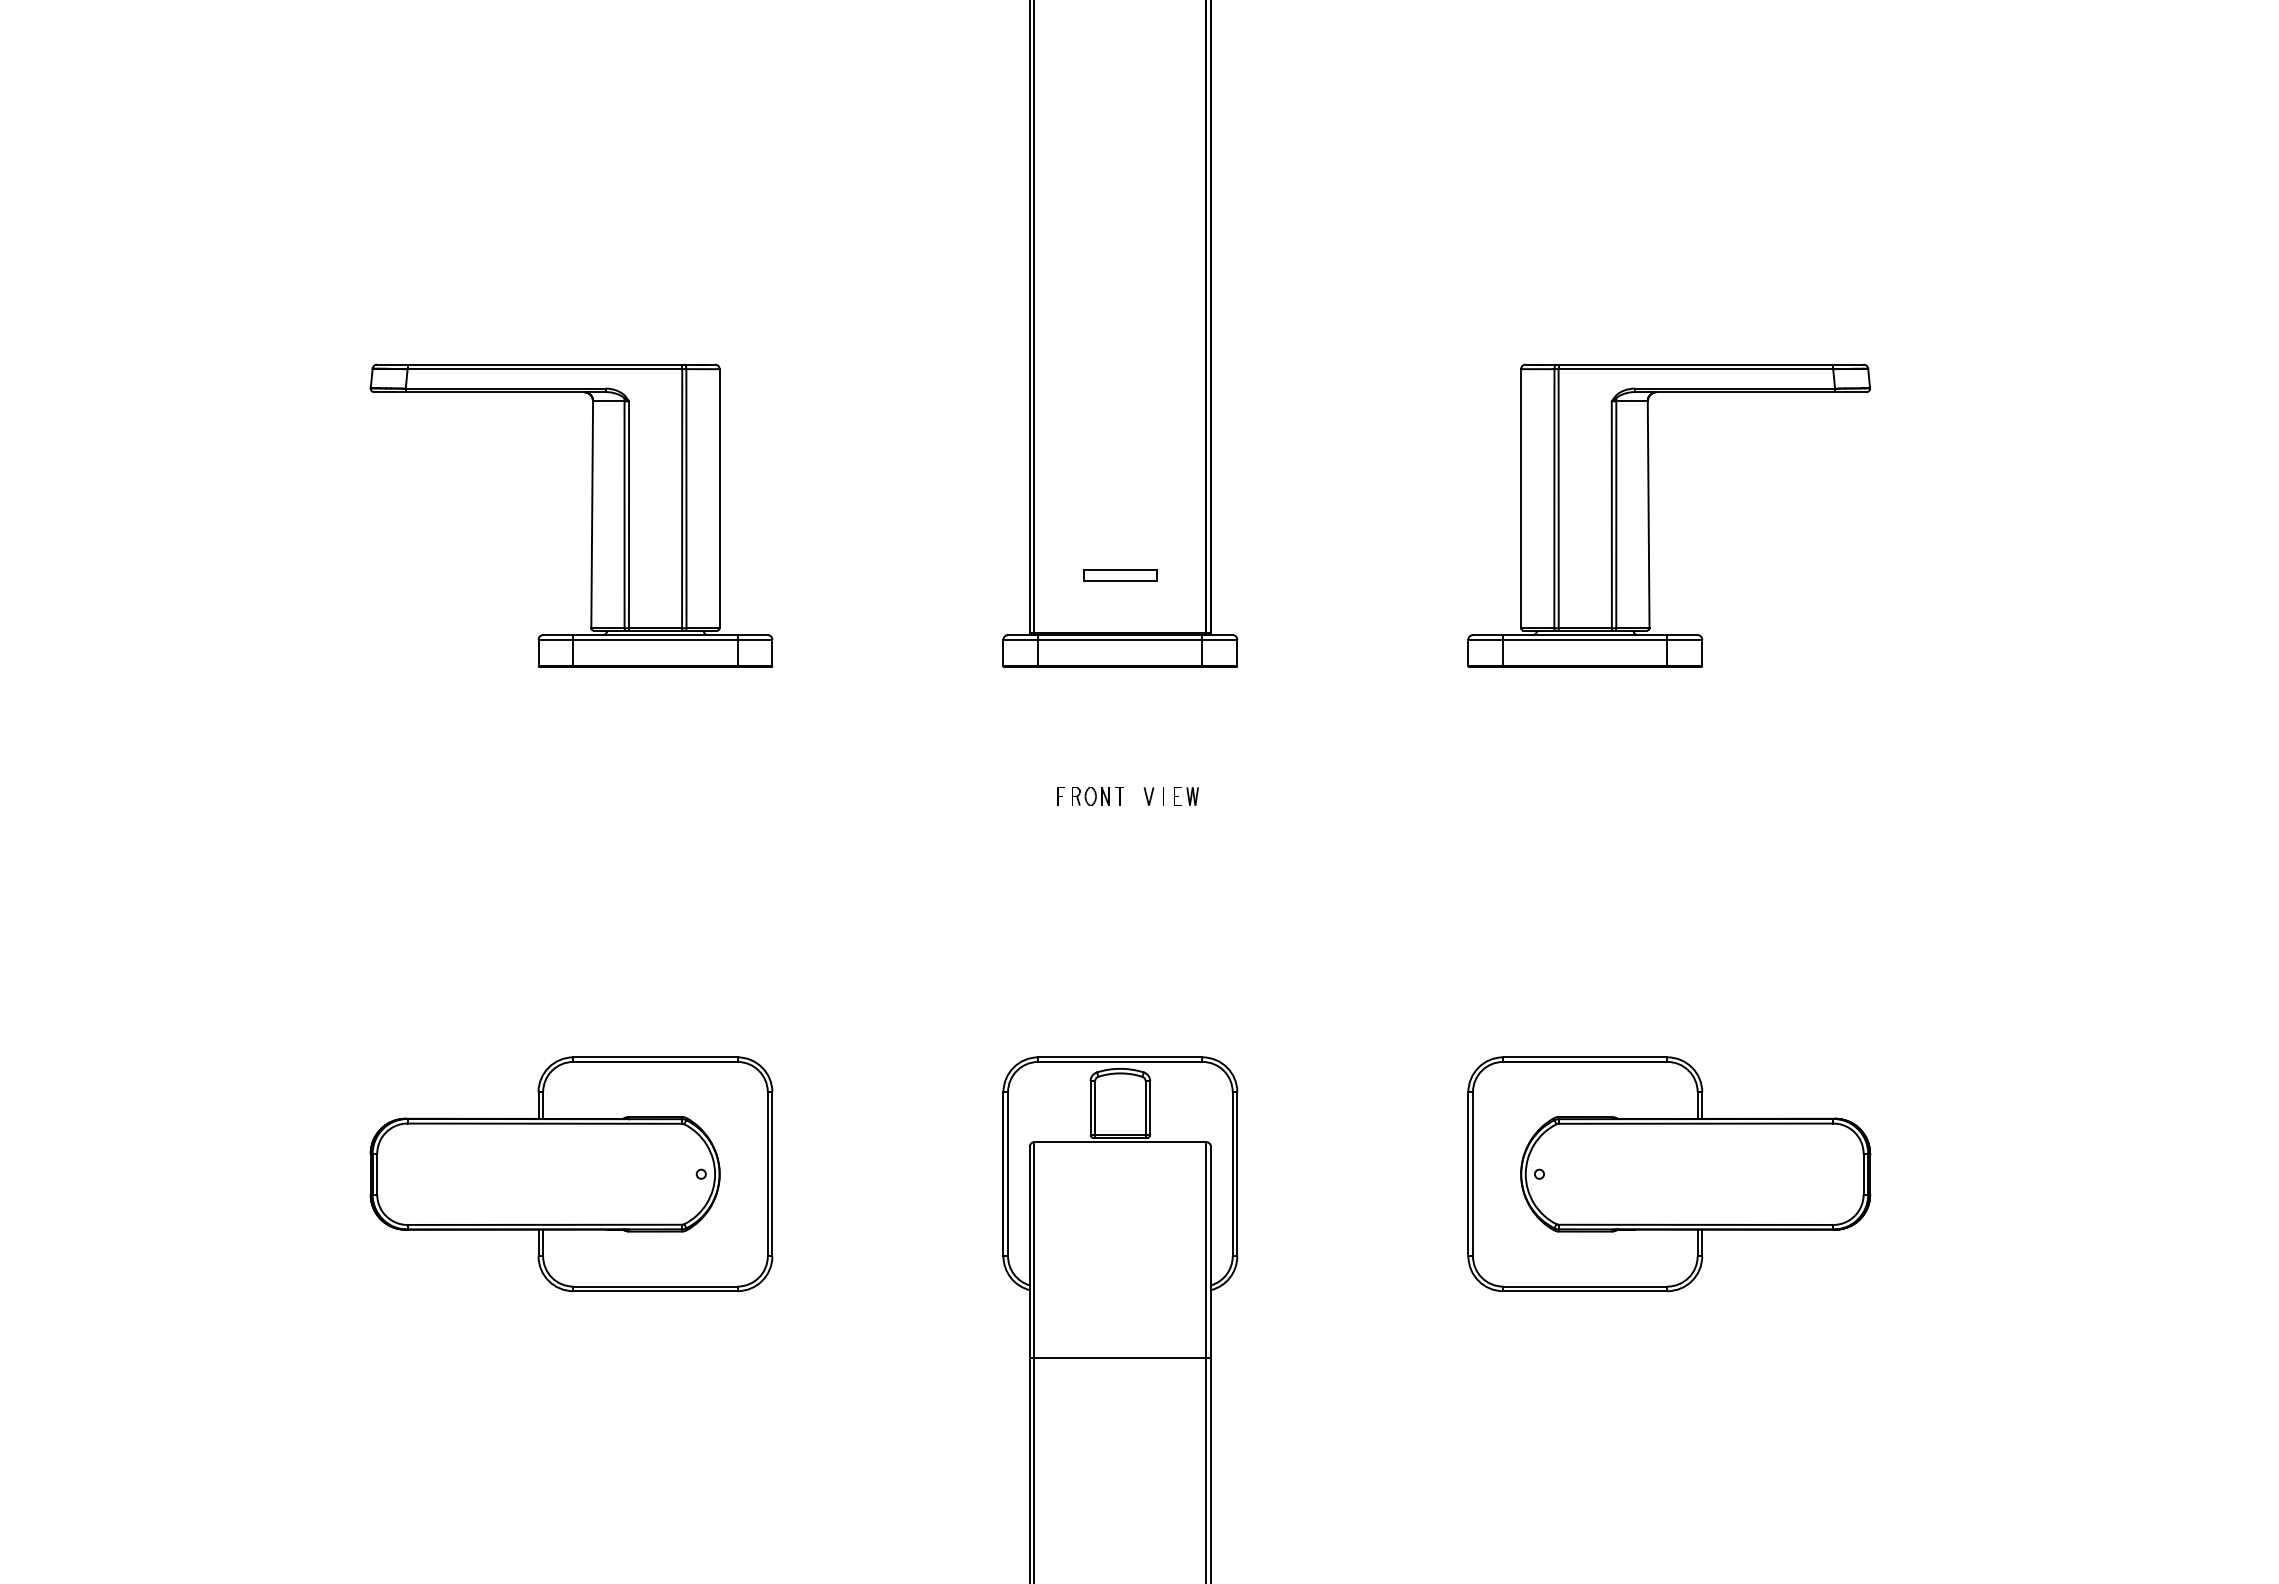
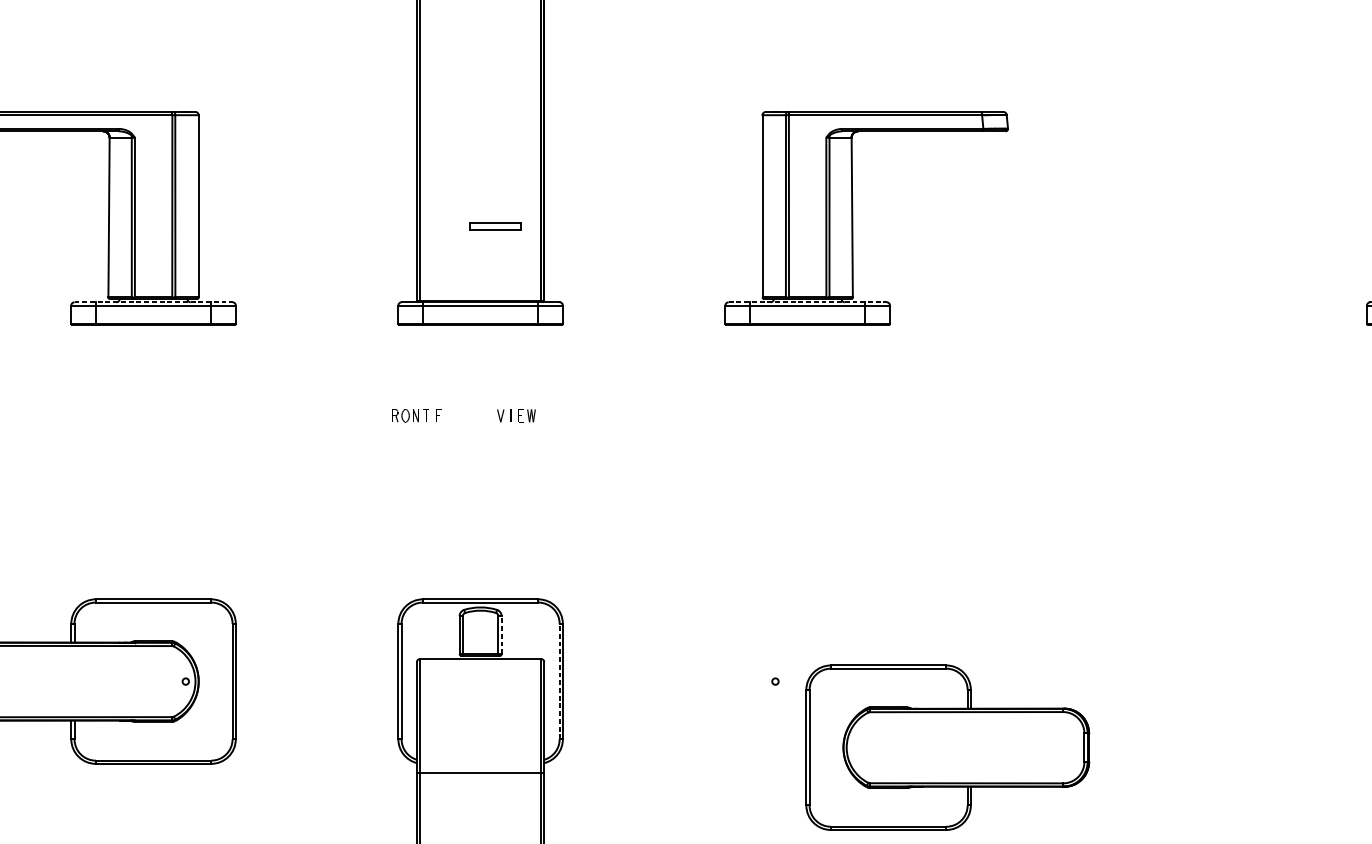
part: (1120, 575) -> (495, 226), moved
line: (655, 635) -> (153, 302), solid -> dashed
line: (1585, 635) -> (807, 302), solid -> dashed
part: (1097, 796) -> (410, 415), moved
line: (1150, 1107) -> (501, 634), solid -> dashed
line: (1232, 1173) -> (559, 681), solid -> dashed
part: (1669, 1174) -> (947, 747), moved
line: (1119, 1357) -> (480, 773), moved

